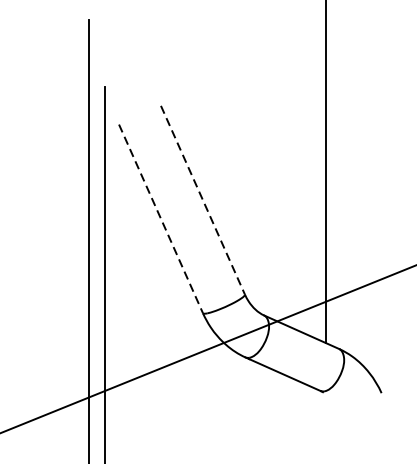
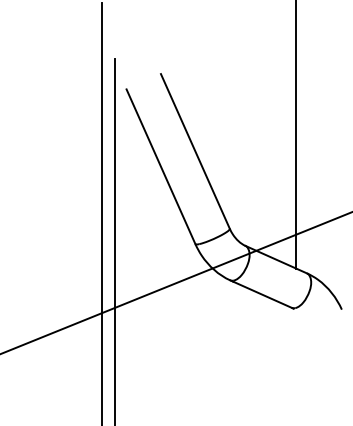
line: (203, 200) -> (195, 151), dashed -> solid
line: (160, 218) -> (160, 166), dashed -> solid

